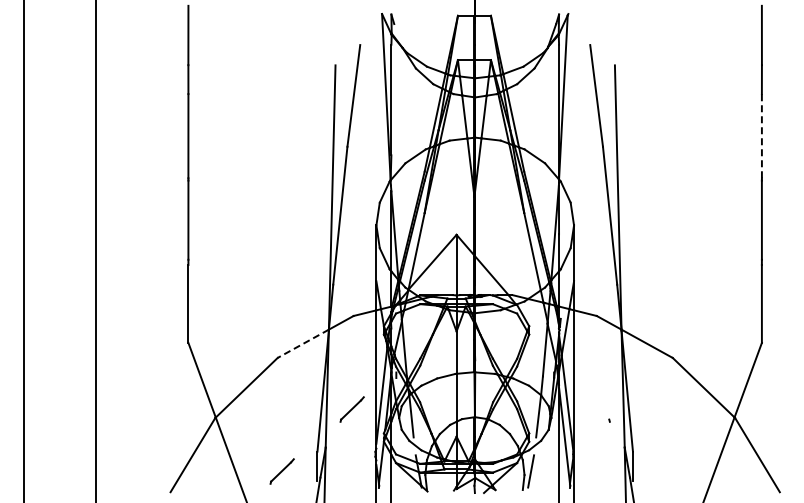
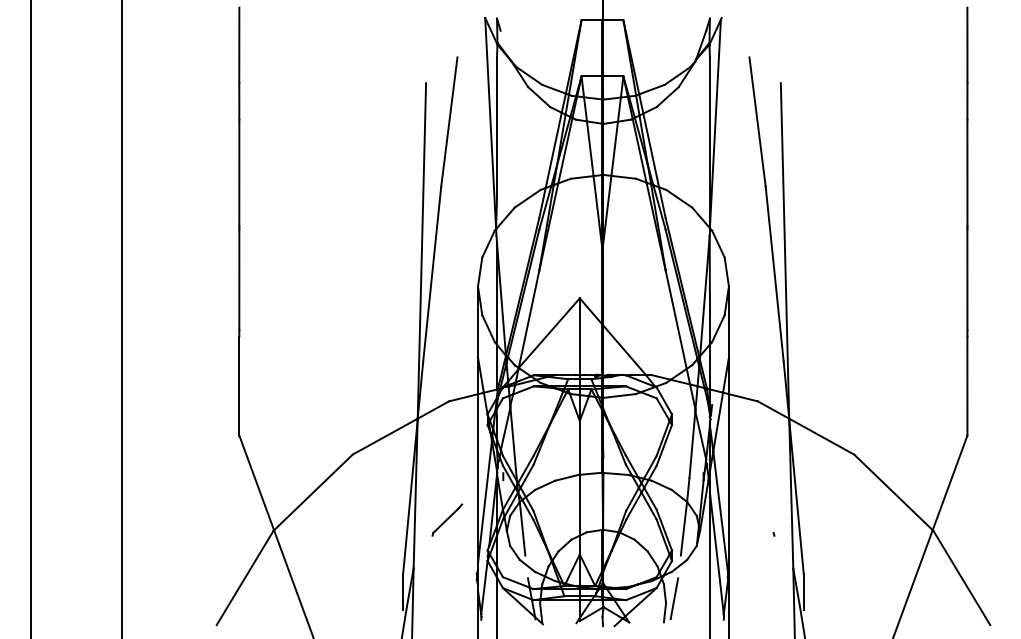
line: (761, 135) -> (966, 172), dashed -> solid
line: (302, 344) -> (384, 437), dashed -> solid
part: (281, 471) -> (357, 598), removed

